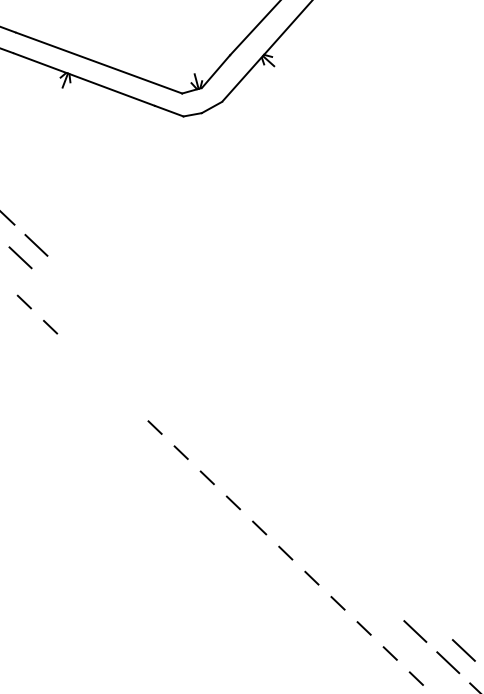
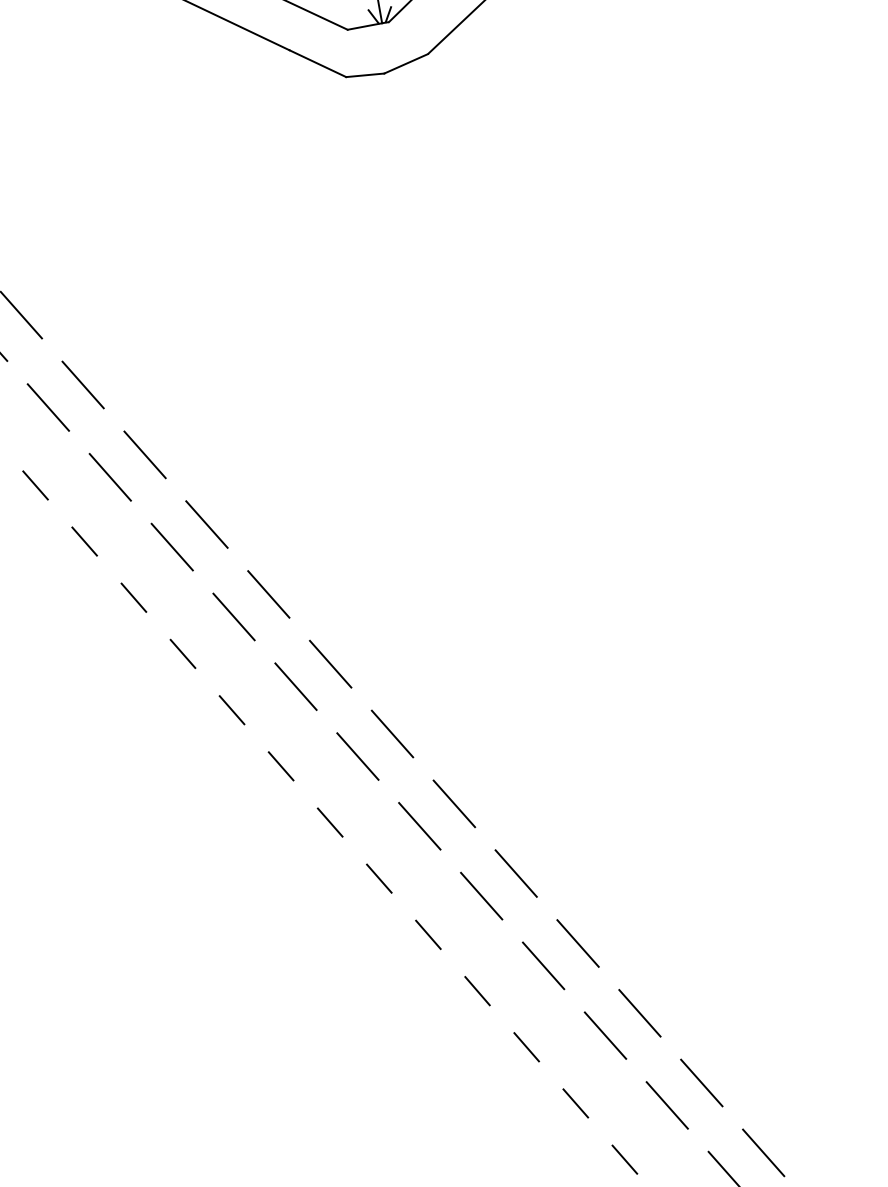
line: (69, 276) -> (83, 384), added
line: (53, 288) -> (48, 406), added
line: (102, 307) -> (145, 454), added
line: (86, 319) -> (110, 476), added
line: (135, 338) -> (207, 523), added
line: (119, 350) -> (172, 545), added
line: (76, 352) -> (84, 542), added
line: (167, 369) -> (267, 593), added
line: (102, 377) -> (133, 597), added
line: (152, 382) -> (234, 617), added
line: (200, 400) -> (330, 662), added
line: (128, 402) -> (182, 653), added
line: (184, 413) -> (294, 686), added
line: (233, 431) -> (392, 732), added
line: (217, 444) -> (357, 756), added
line: (266, 463) -> (454, 803), added
line: (250, 475) -> (419, 825), added
line: (299, 494) -> (516, 873), added
line: (283, 506) -> (481, 895), added
line: (332, 525) -> (578, 942), added
line: (316, 537) -> (543, 964), added
line: (365, 556) -> (640, 1012), added
line: (349, 568) -> (605, 1034), added
line: (398, 587) -> (702, 1081), added
line: (382, 600) -> (667, 1105), added
line: (430, 618) -> (762, 1151), added

